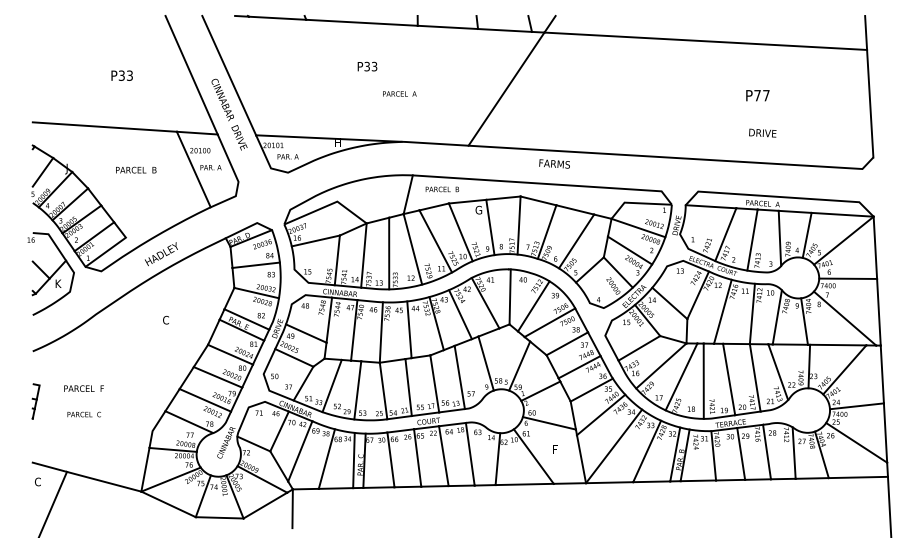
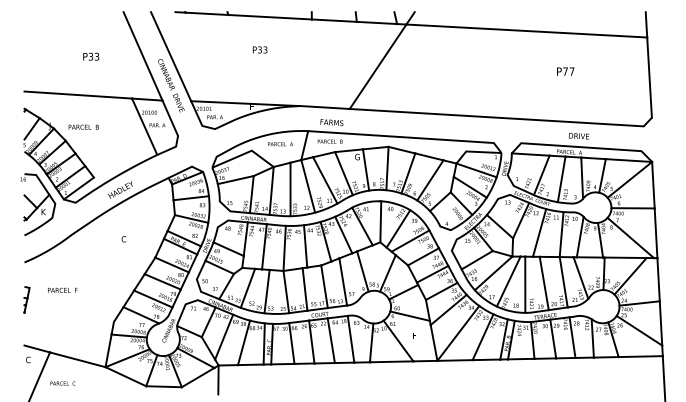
text: (367, 66) -> (260, 49), moved
text: (399, 93) -> (280, 143), moved
text: (762, 132) -> (578, 135), moved
text: (554, 163) -> (331, 122), moved
text: (136, 169) -> (83, 126), moved
text: (83, 414) -> (62, 383), moved

